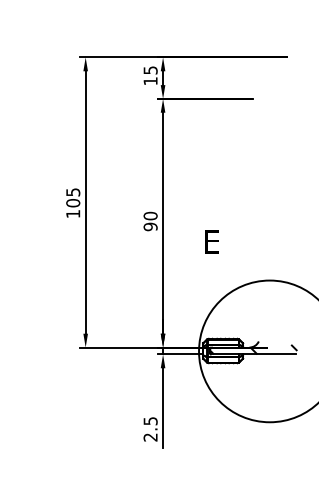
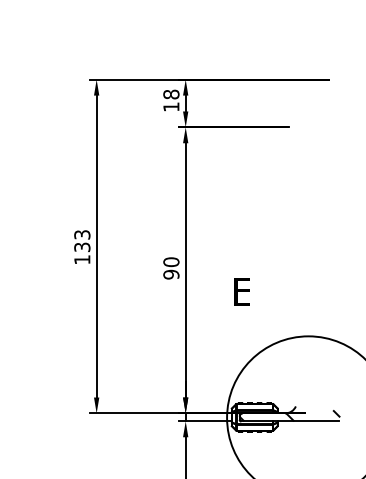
text: (150, 70) -> (171, 94), 15 -> 18
text: (73, 197) -> (82, 240), 105 -> 133

